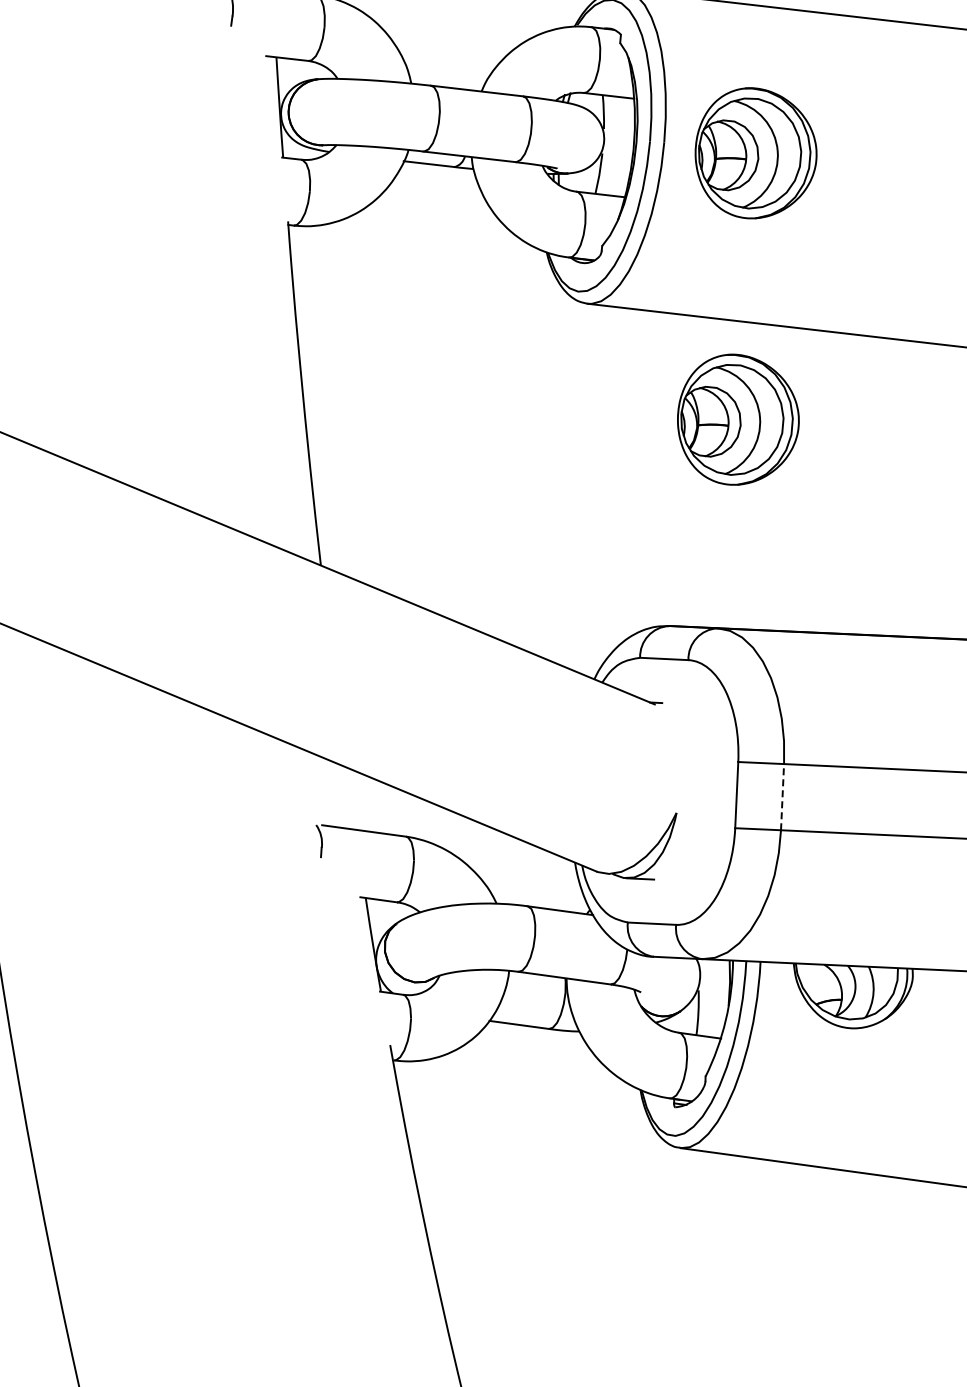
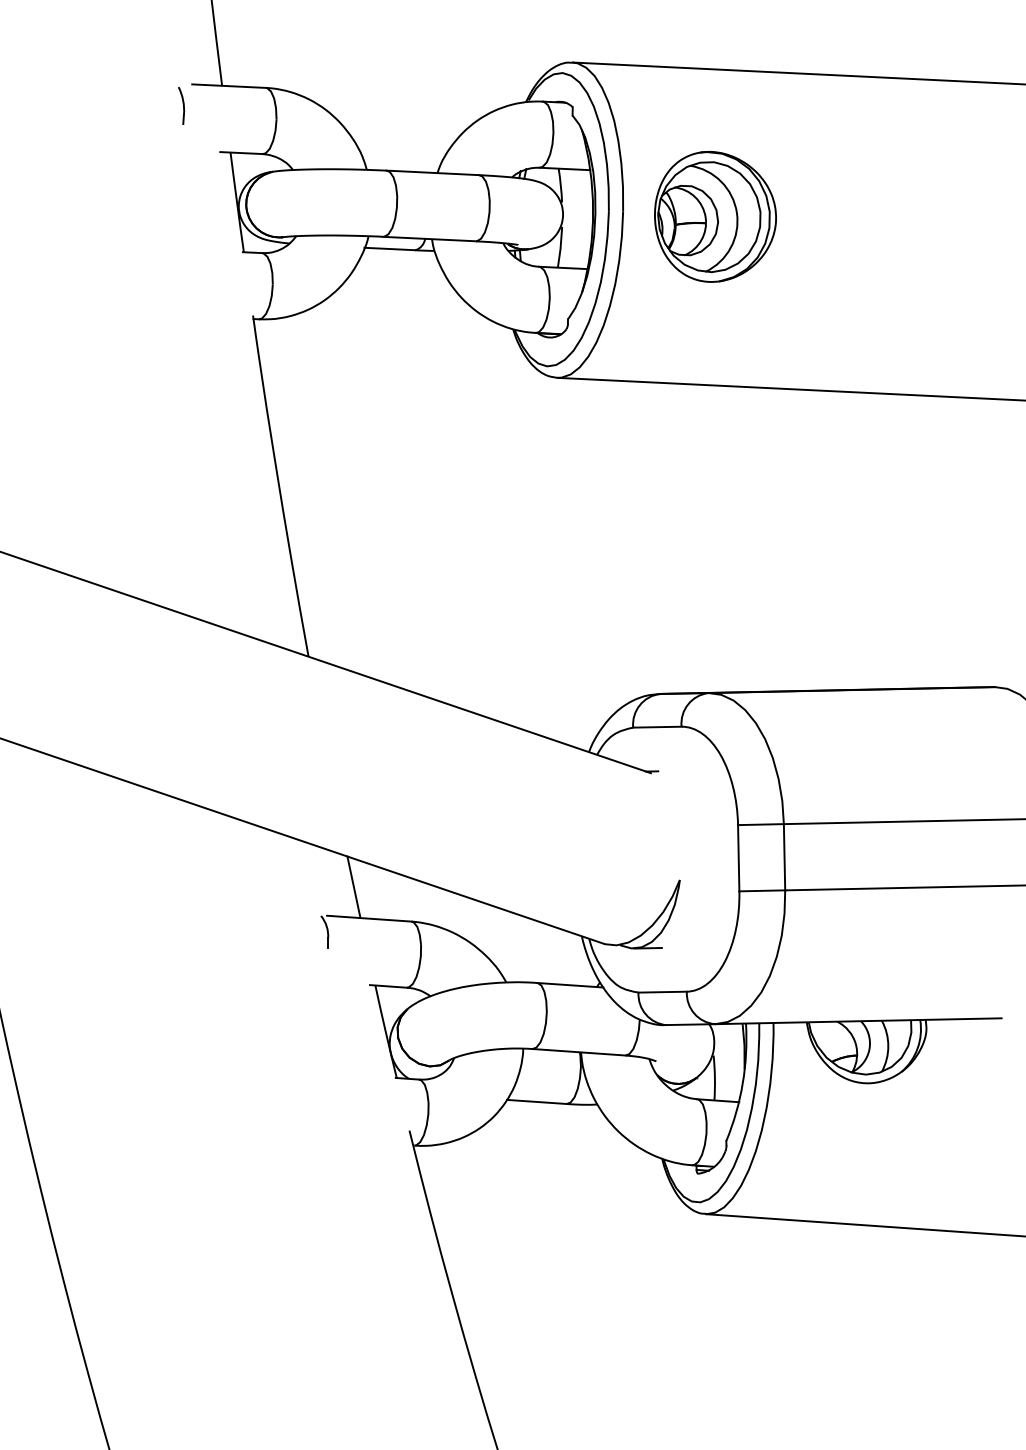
part: (738, 419) -> (715, 483), removed
line: (782, 796) -> (784, 856), dashed -> solid
line: (350, 798) -> (353, 887), added

